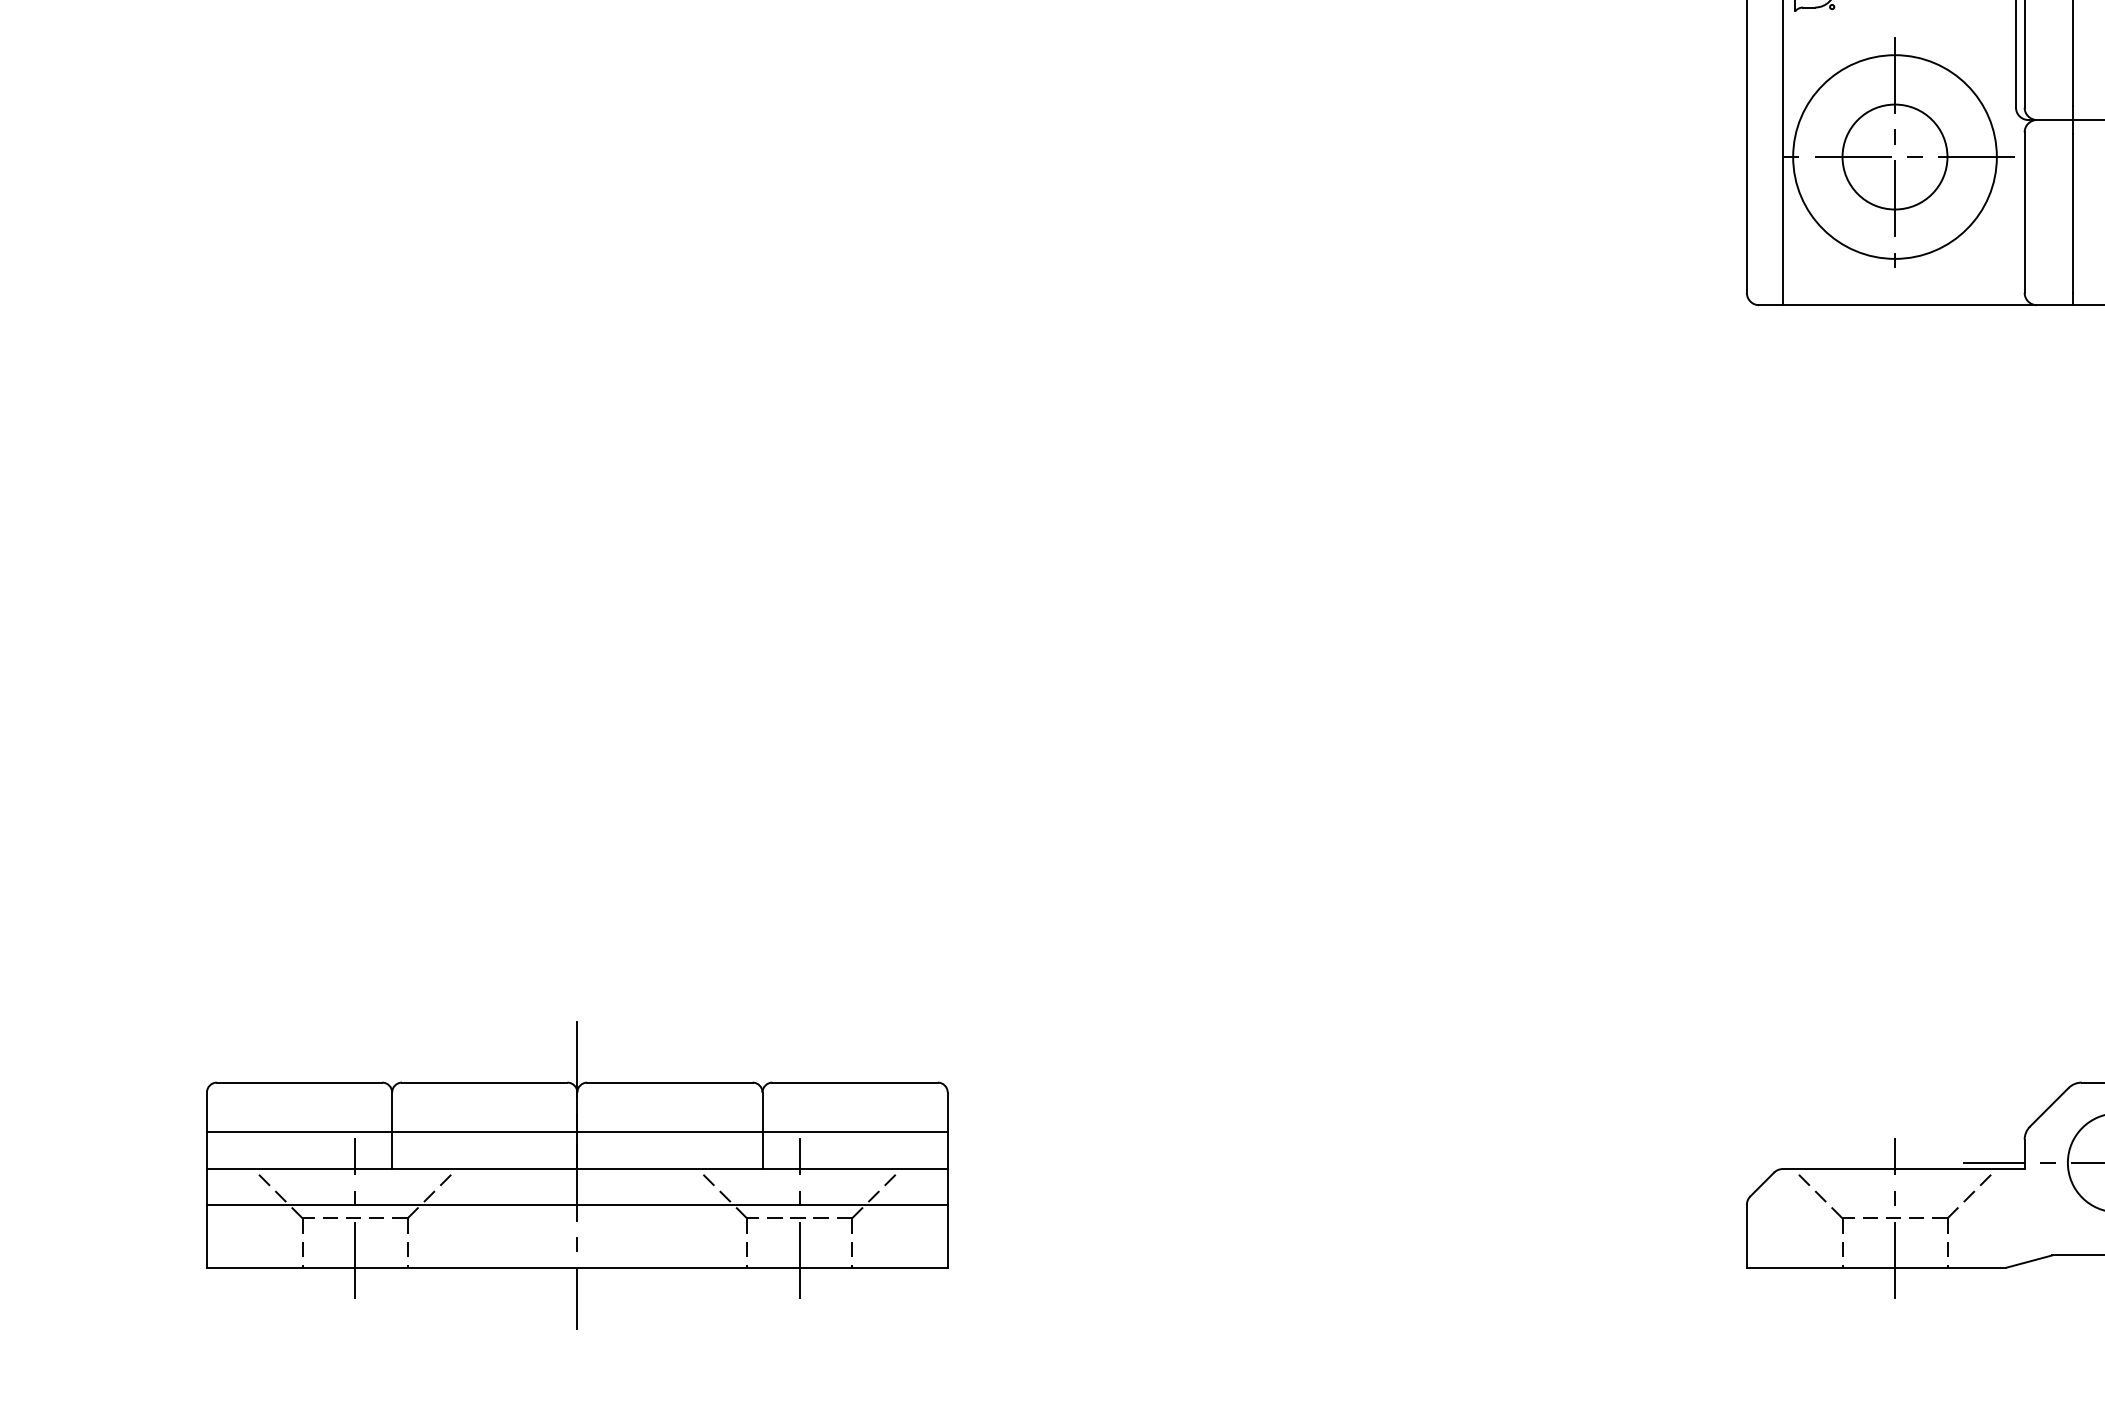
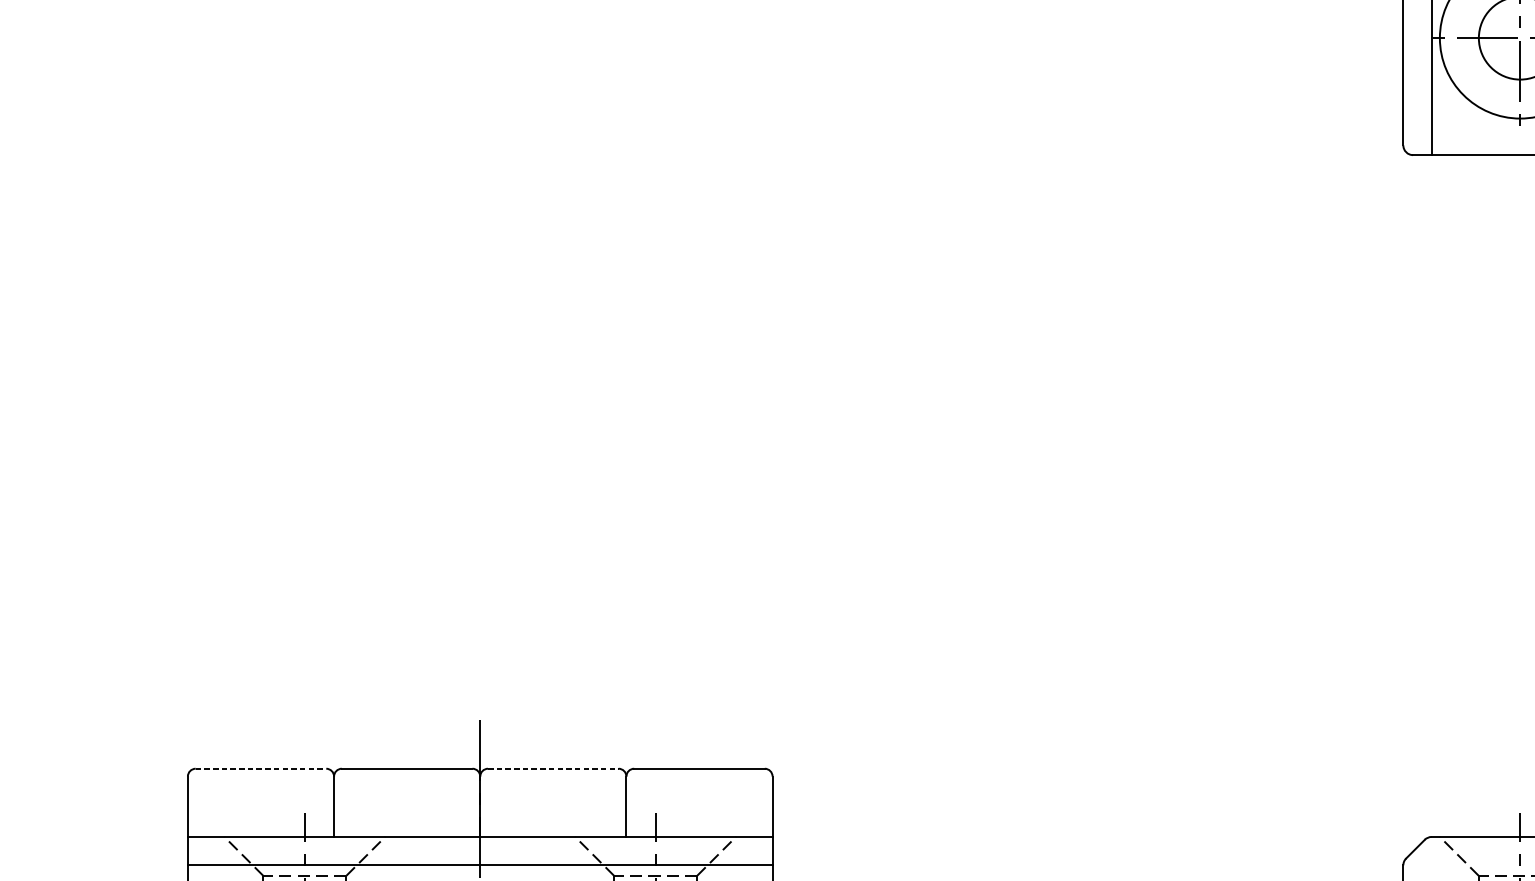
line: (299, 1082) -> (260, 768), solid -> dashed
line: (669, 1082) -> (552, 768), solid -> dashed
line: (576, 1132) -> (479, 808), removed

